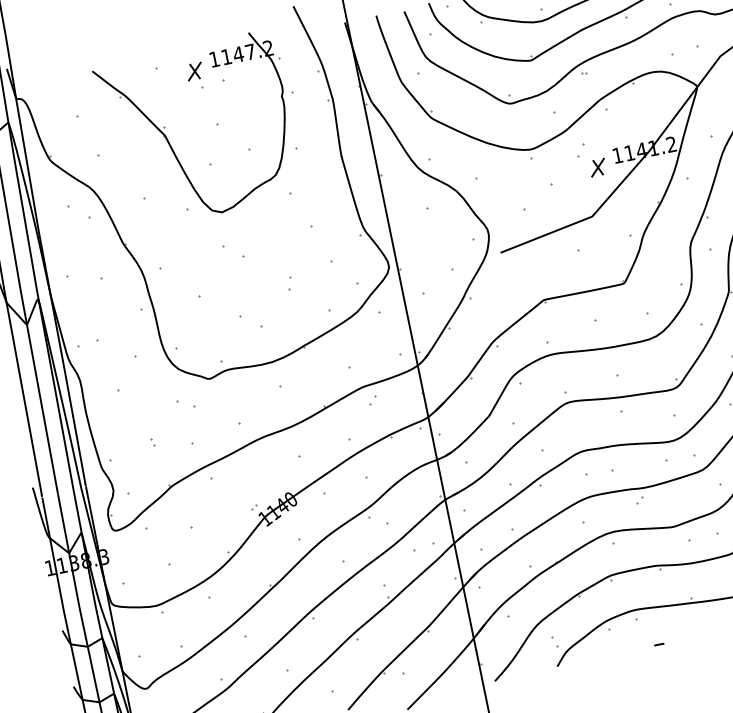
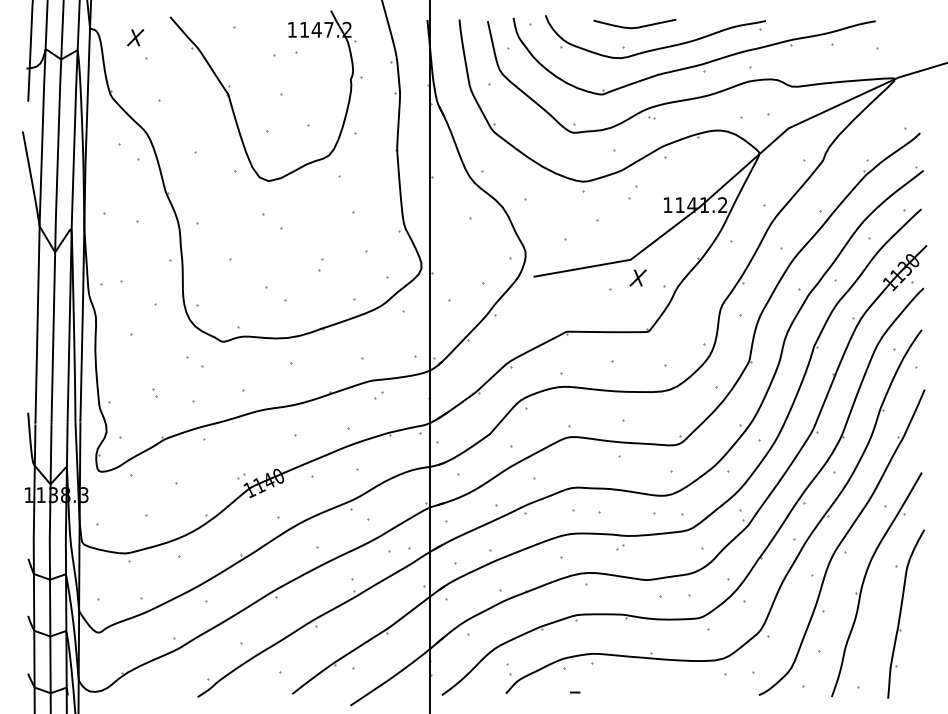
part: (194, 71) -> (135, 37), moved
part: (597, 167) -> (637, 277), moved
line: (659, 644) -> (575, 692), moved

